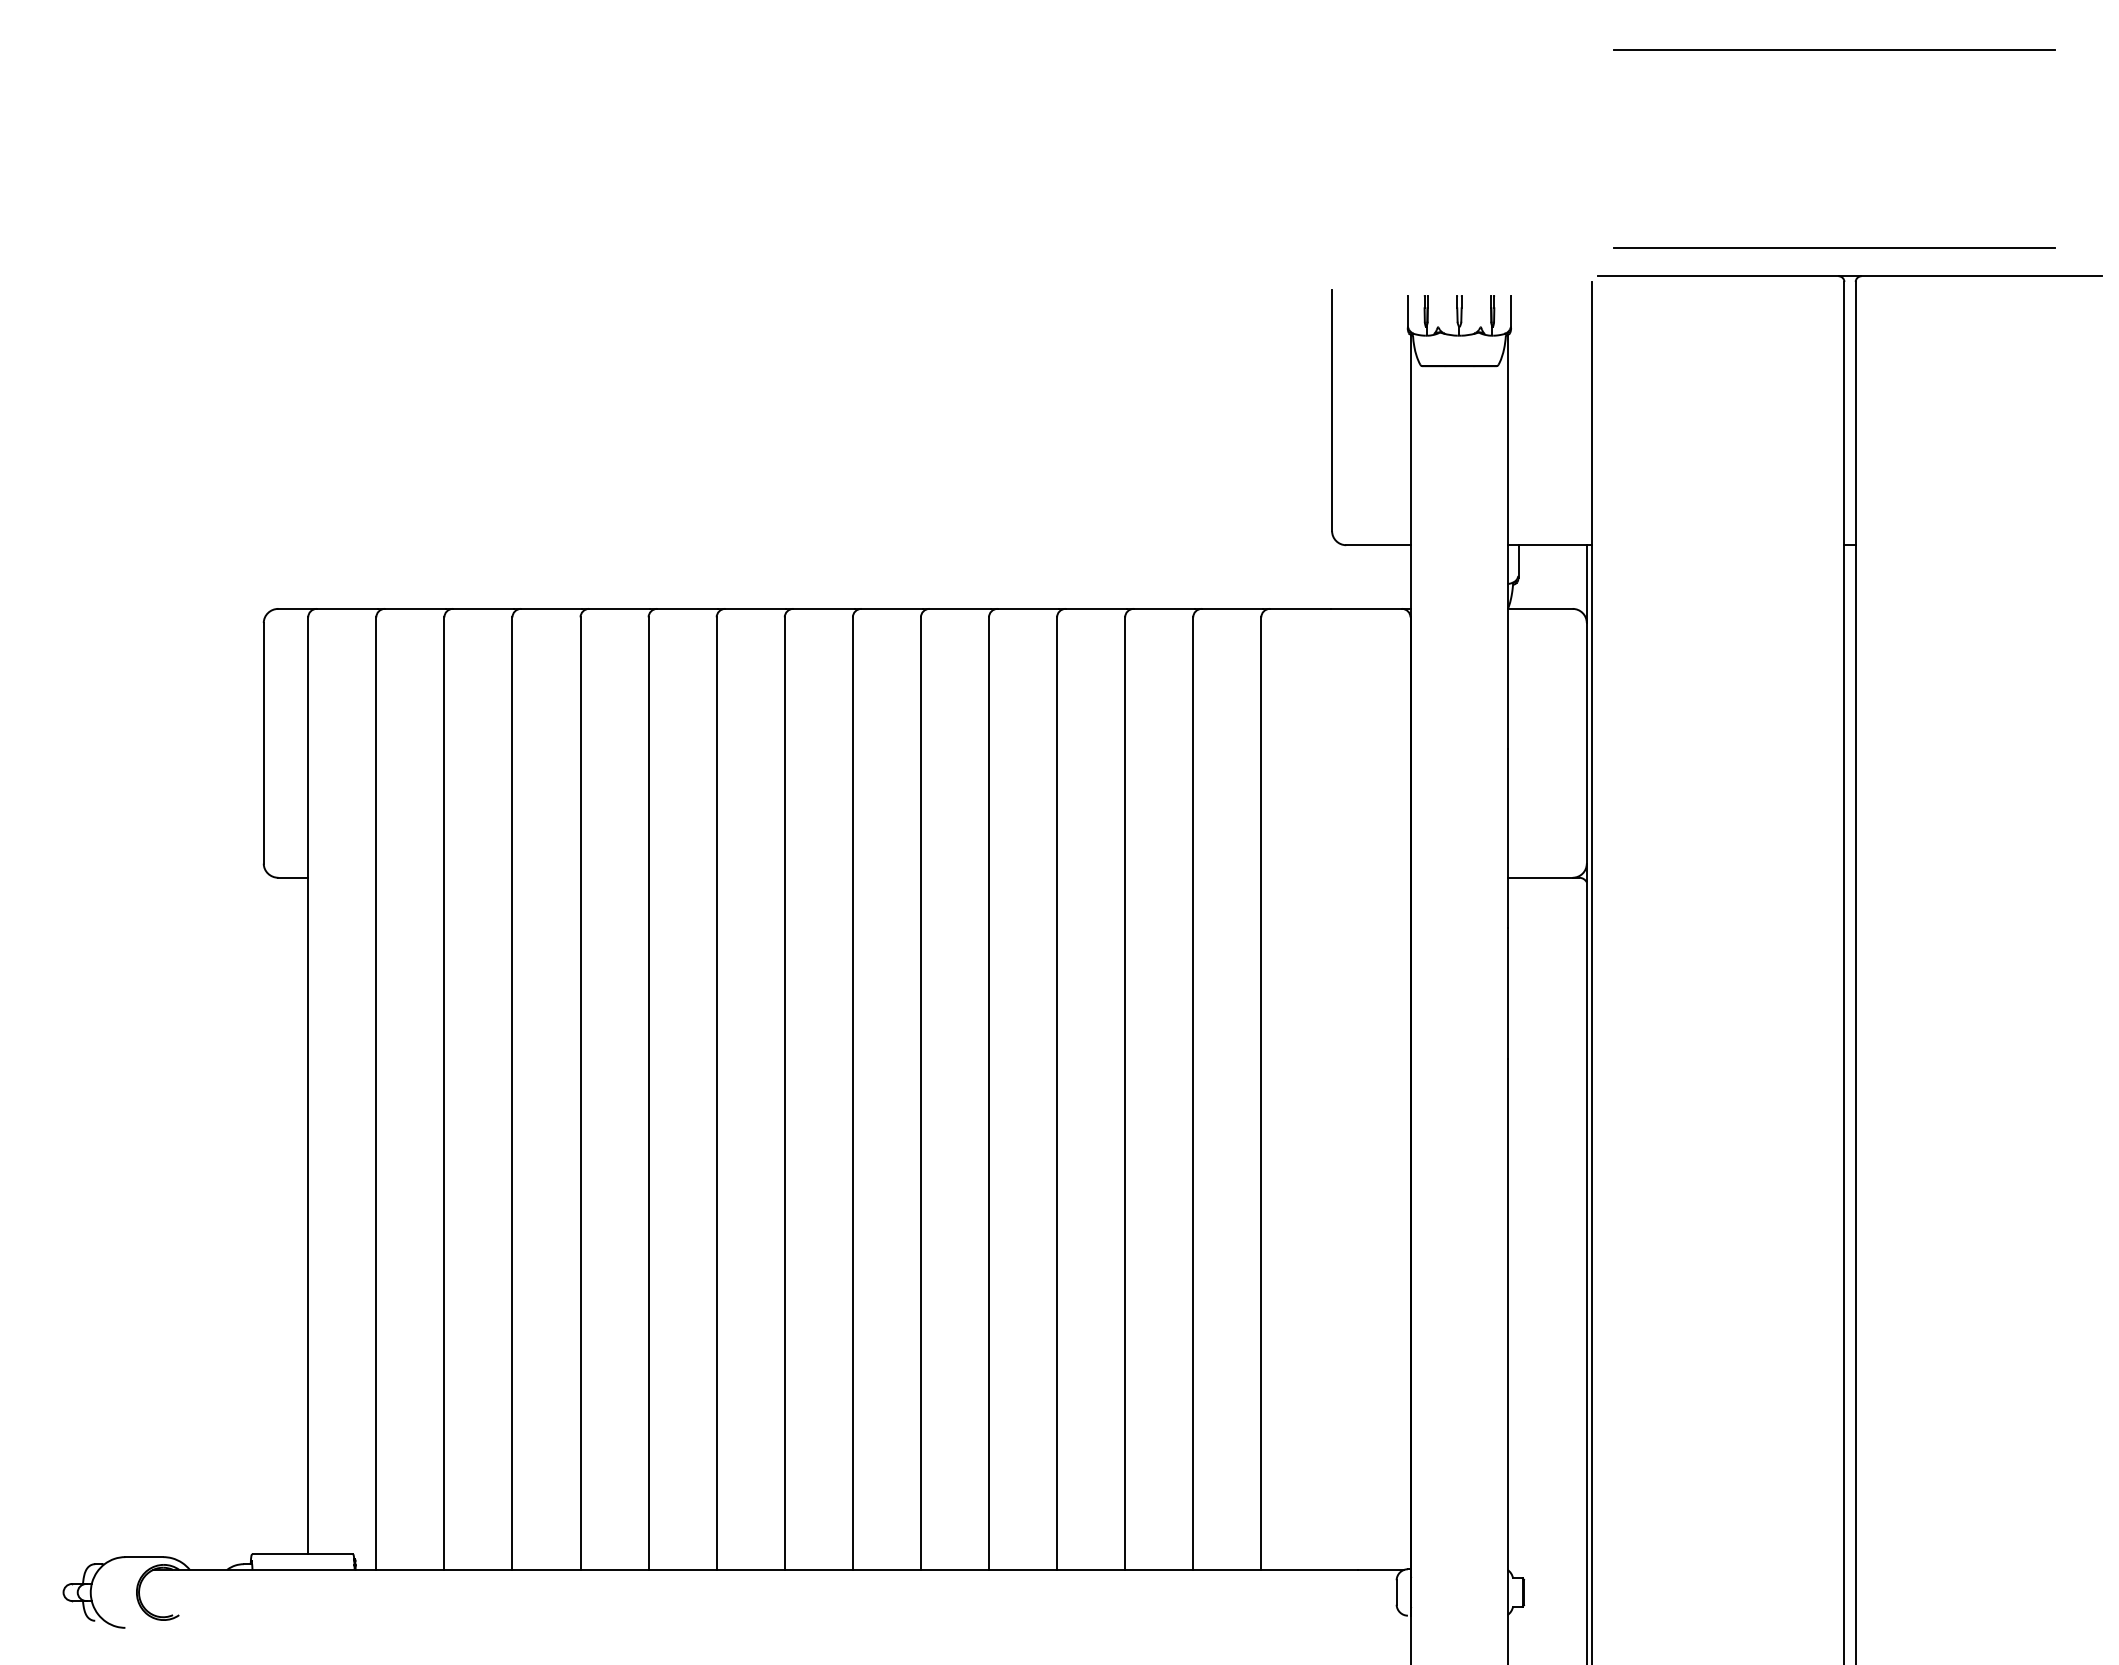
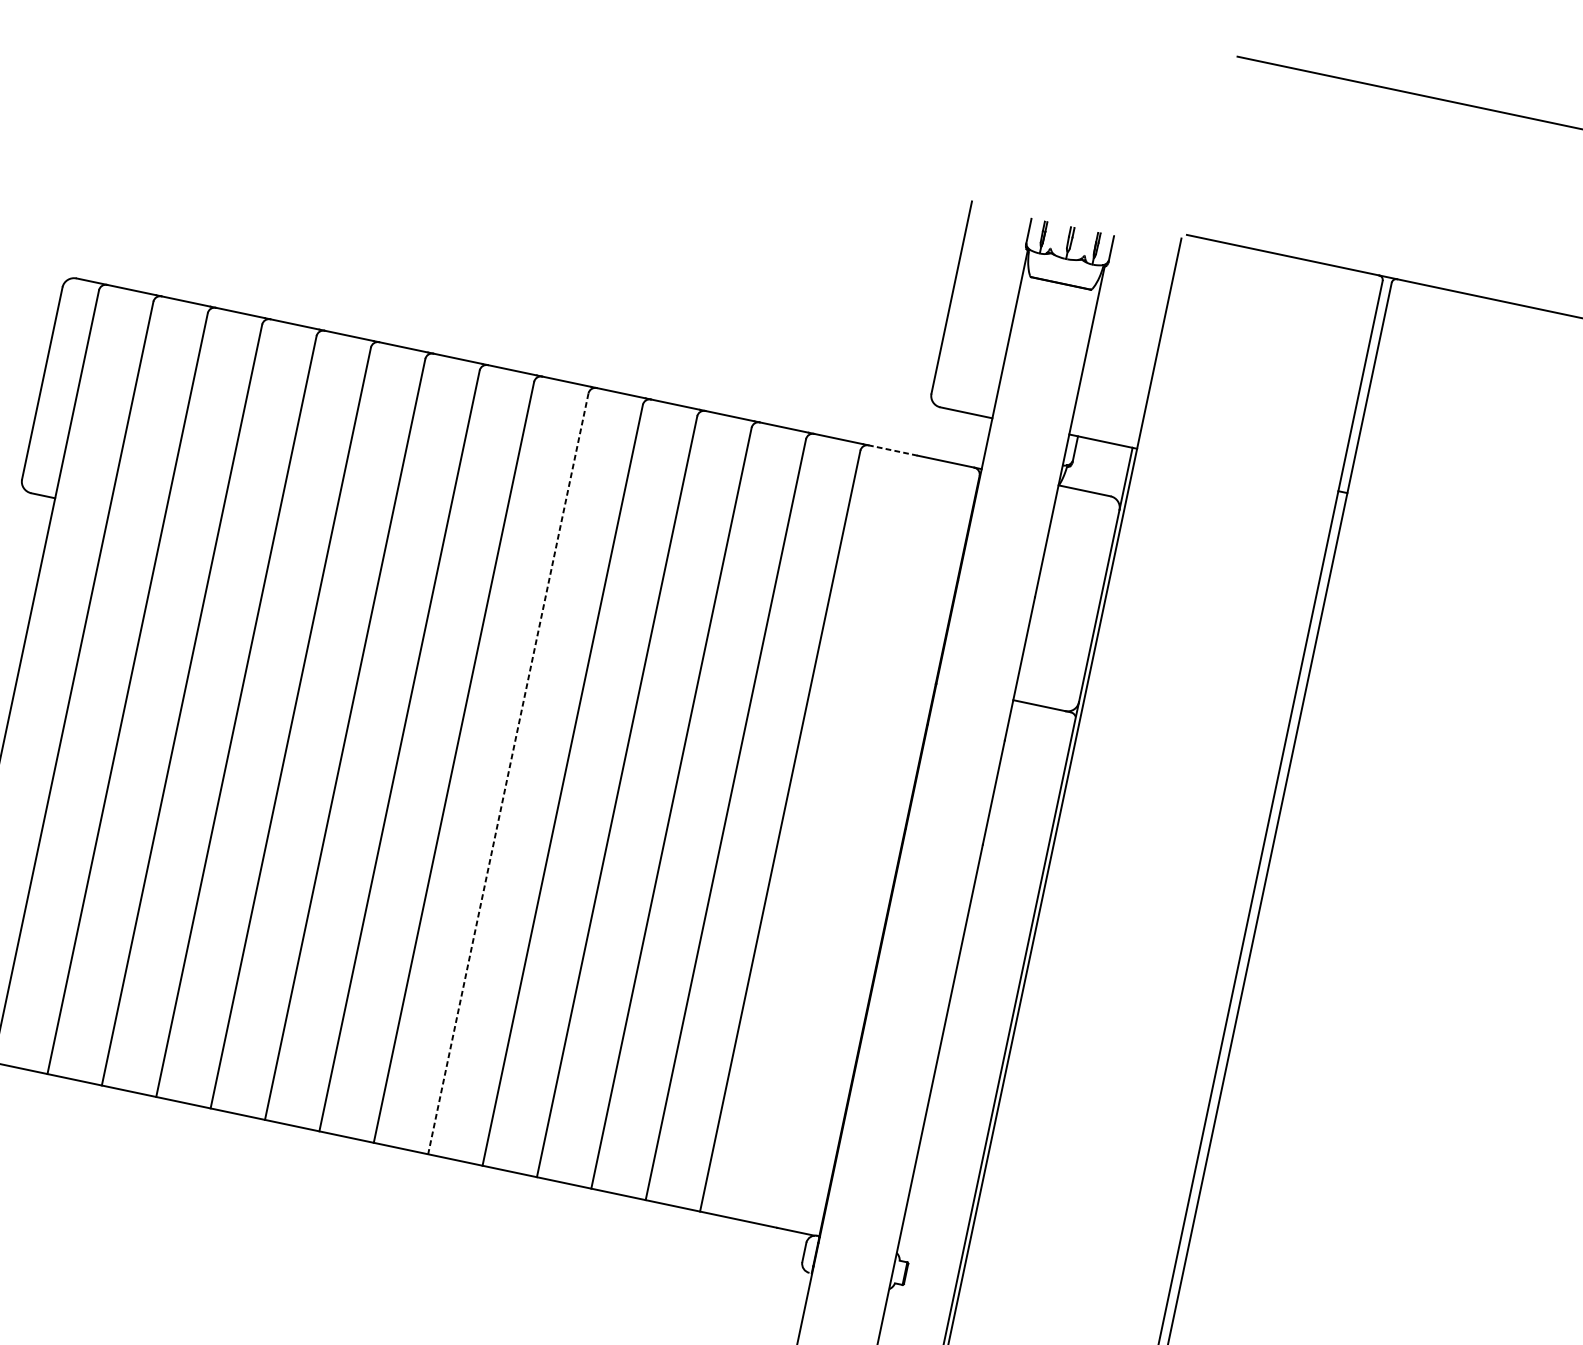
line: (1834, 248) -> (1380, 252), removed
line: (1300, 608) -> (893, 450), solid -> dashed
line: (920, 1094) -> (507, 774), solid -> dashed

